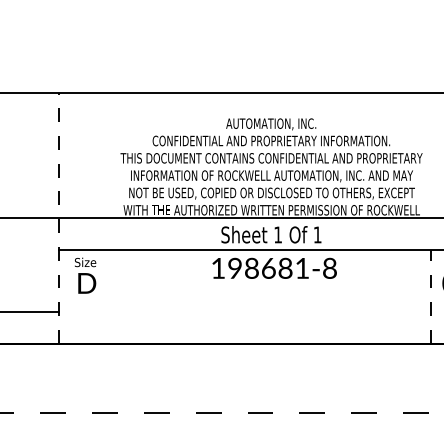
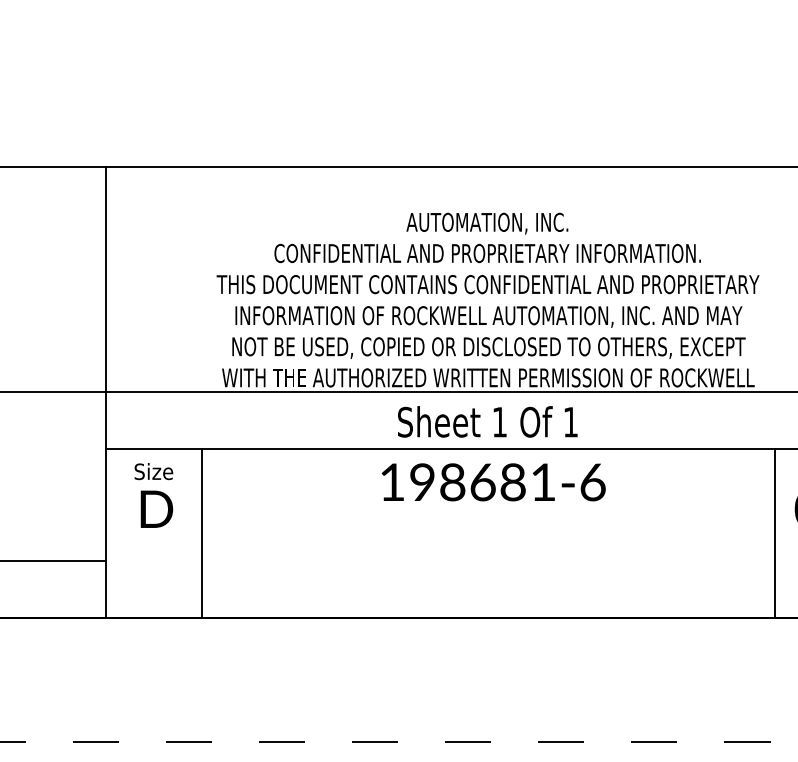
line: (58, 217) -> (105, 390), dashed -> solid
text: (330, 267) -> (593, 480), 198681-8 -> 198681-6
line: (112, 296) -> (202, 532), added
line: (431, 296) -> (775, 532), dashed -> solid

